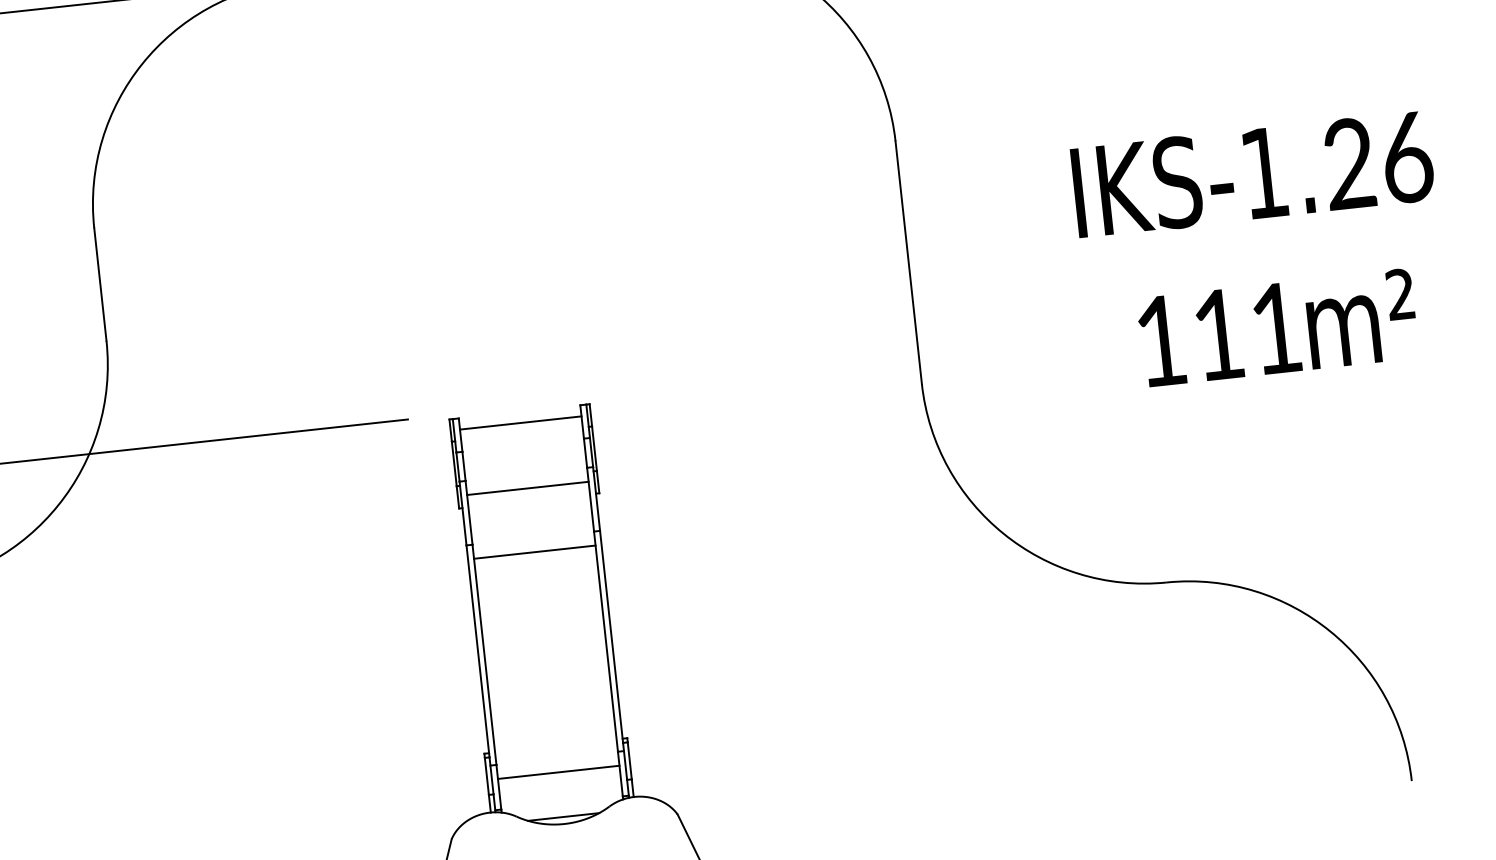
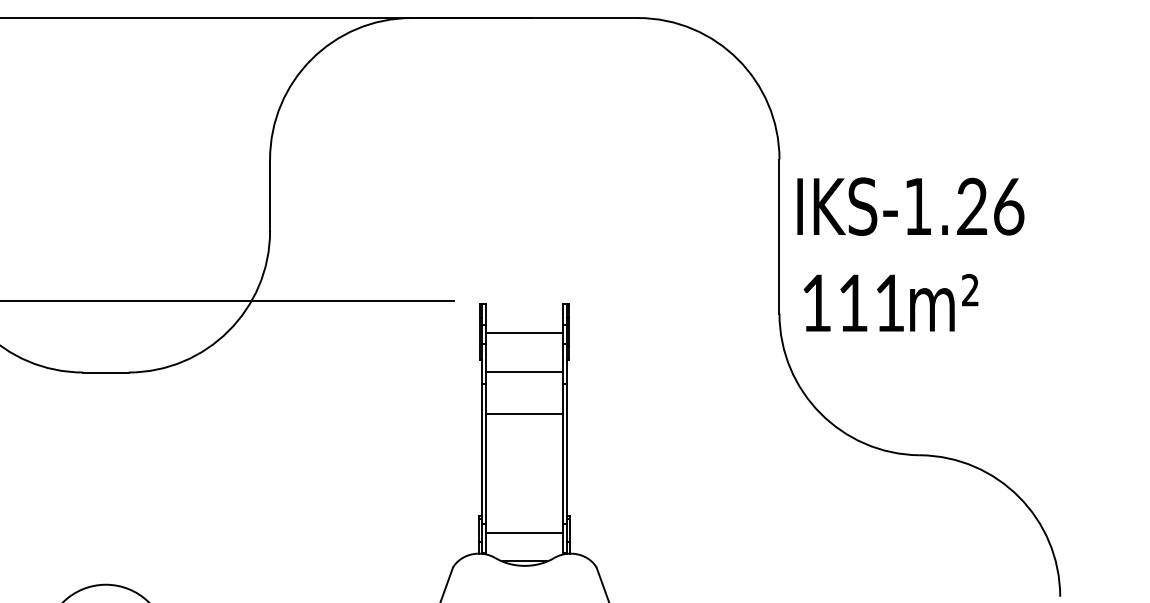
text: (1252, 174) -> (910, 206), moved
text: (1277, 327) -> (890, 302), moved
line: (520, 422) -> (524, 332), moved
line: (527, 488) -> (524, 371), moved
line: (534, 552) -> (524, 414), moved

